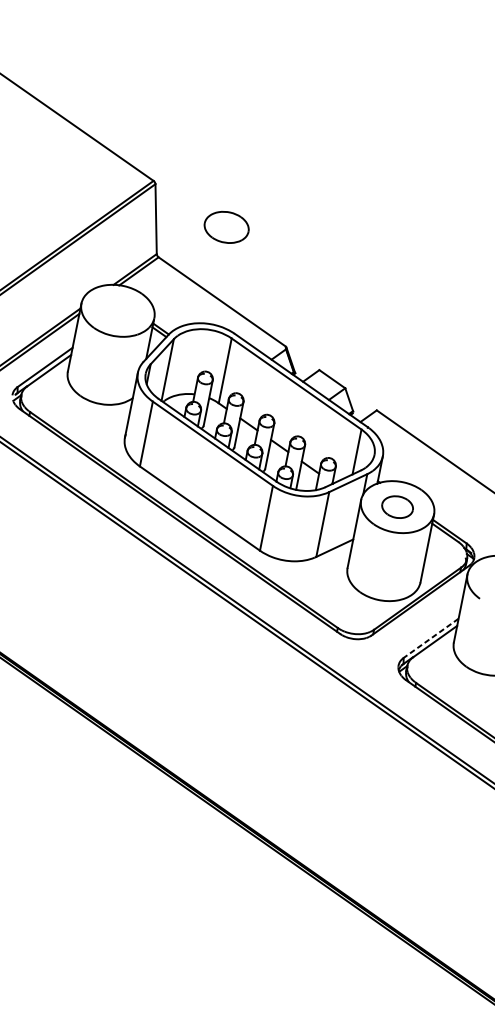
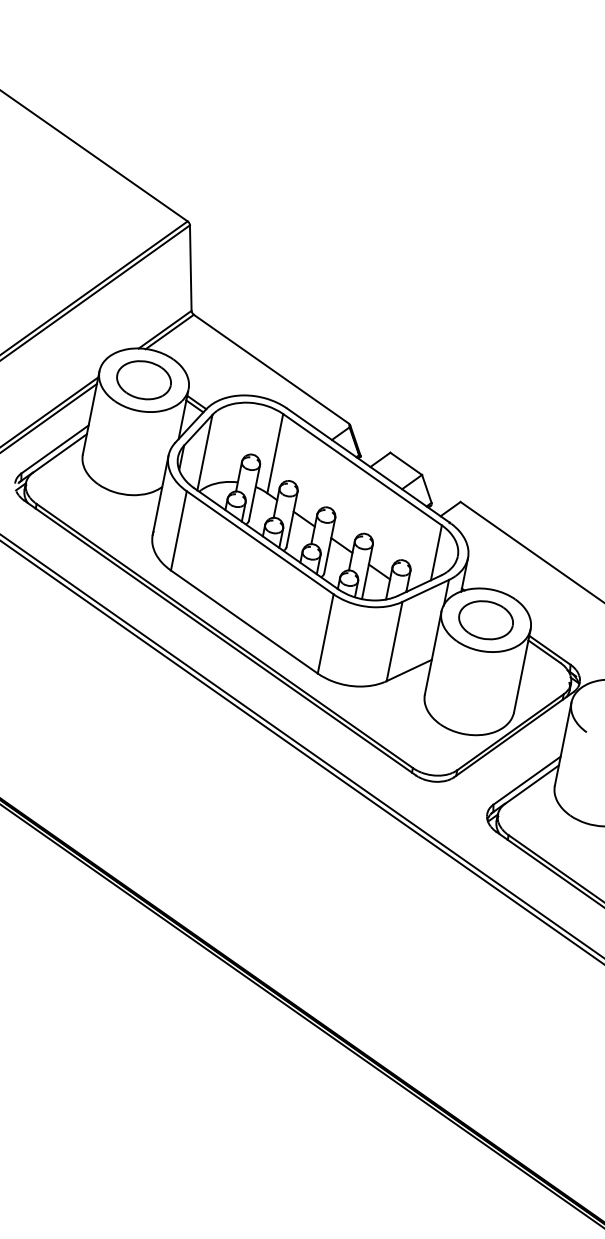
part: (226, 227) -> (143, 380), moved
part: (397, 507) -> (485, 620), size x1.43
line: (430, 638) -> (526, 780), dashed -> solid

